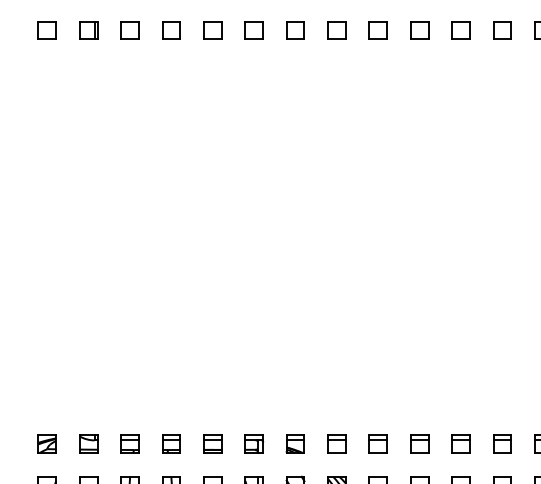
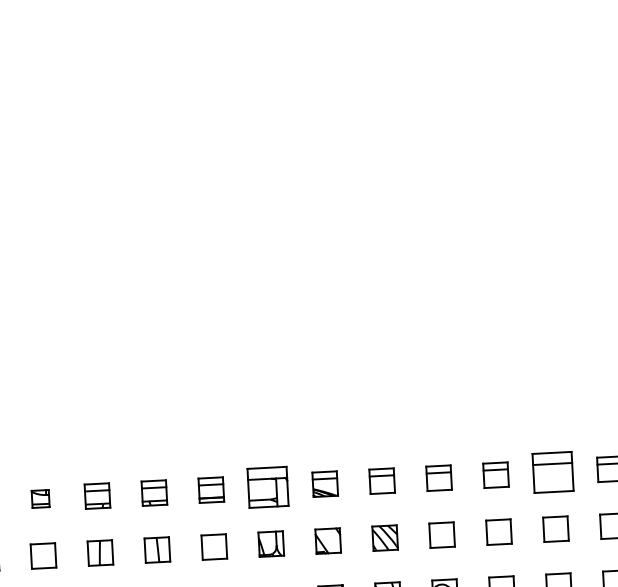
part: (88, 443) -> (40, 498), size x0.7
part: (254, 443) -> (268, 486), size x1.6
part: (460, 443) -> (552, 471), size x1.6

